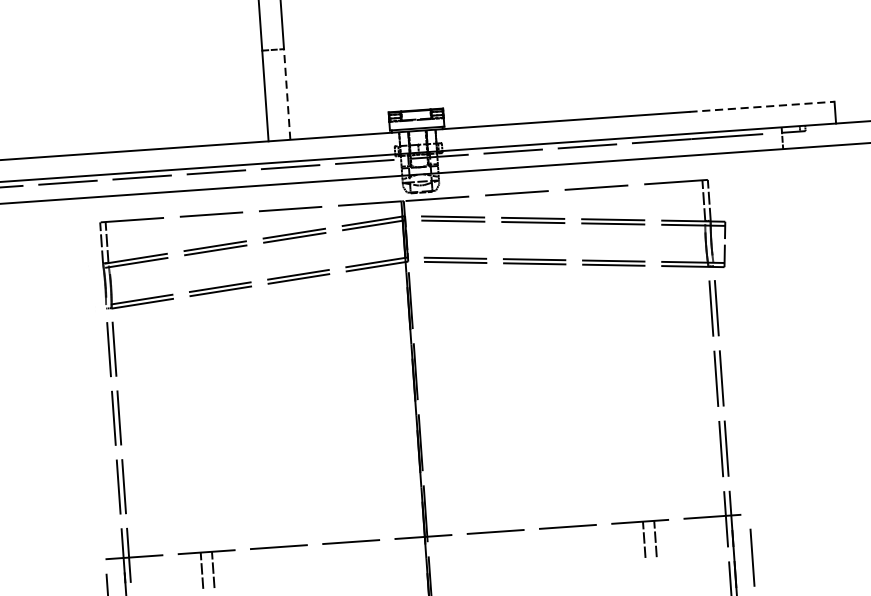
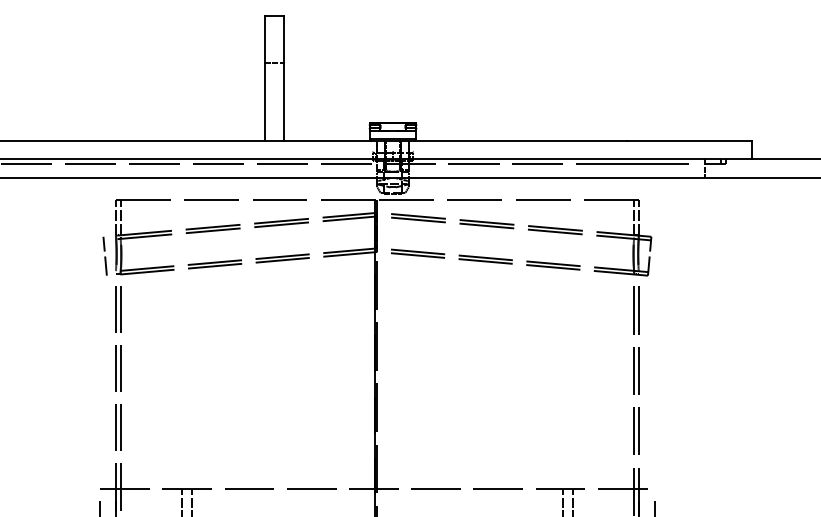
line: (286, 94) -> (283, 101), dashed -> solid
line: (762, 106) -> (690, 140), dashed -> solid
line: (91, 287) -> (104, 255), added

